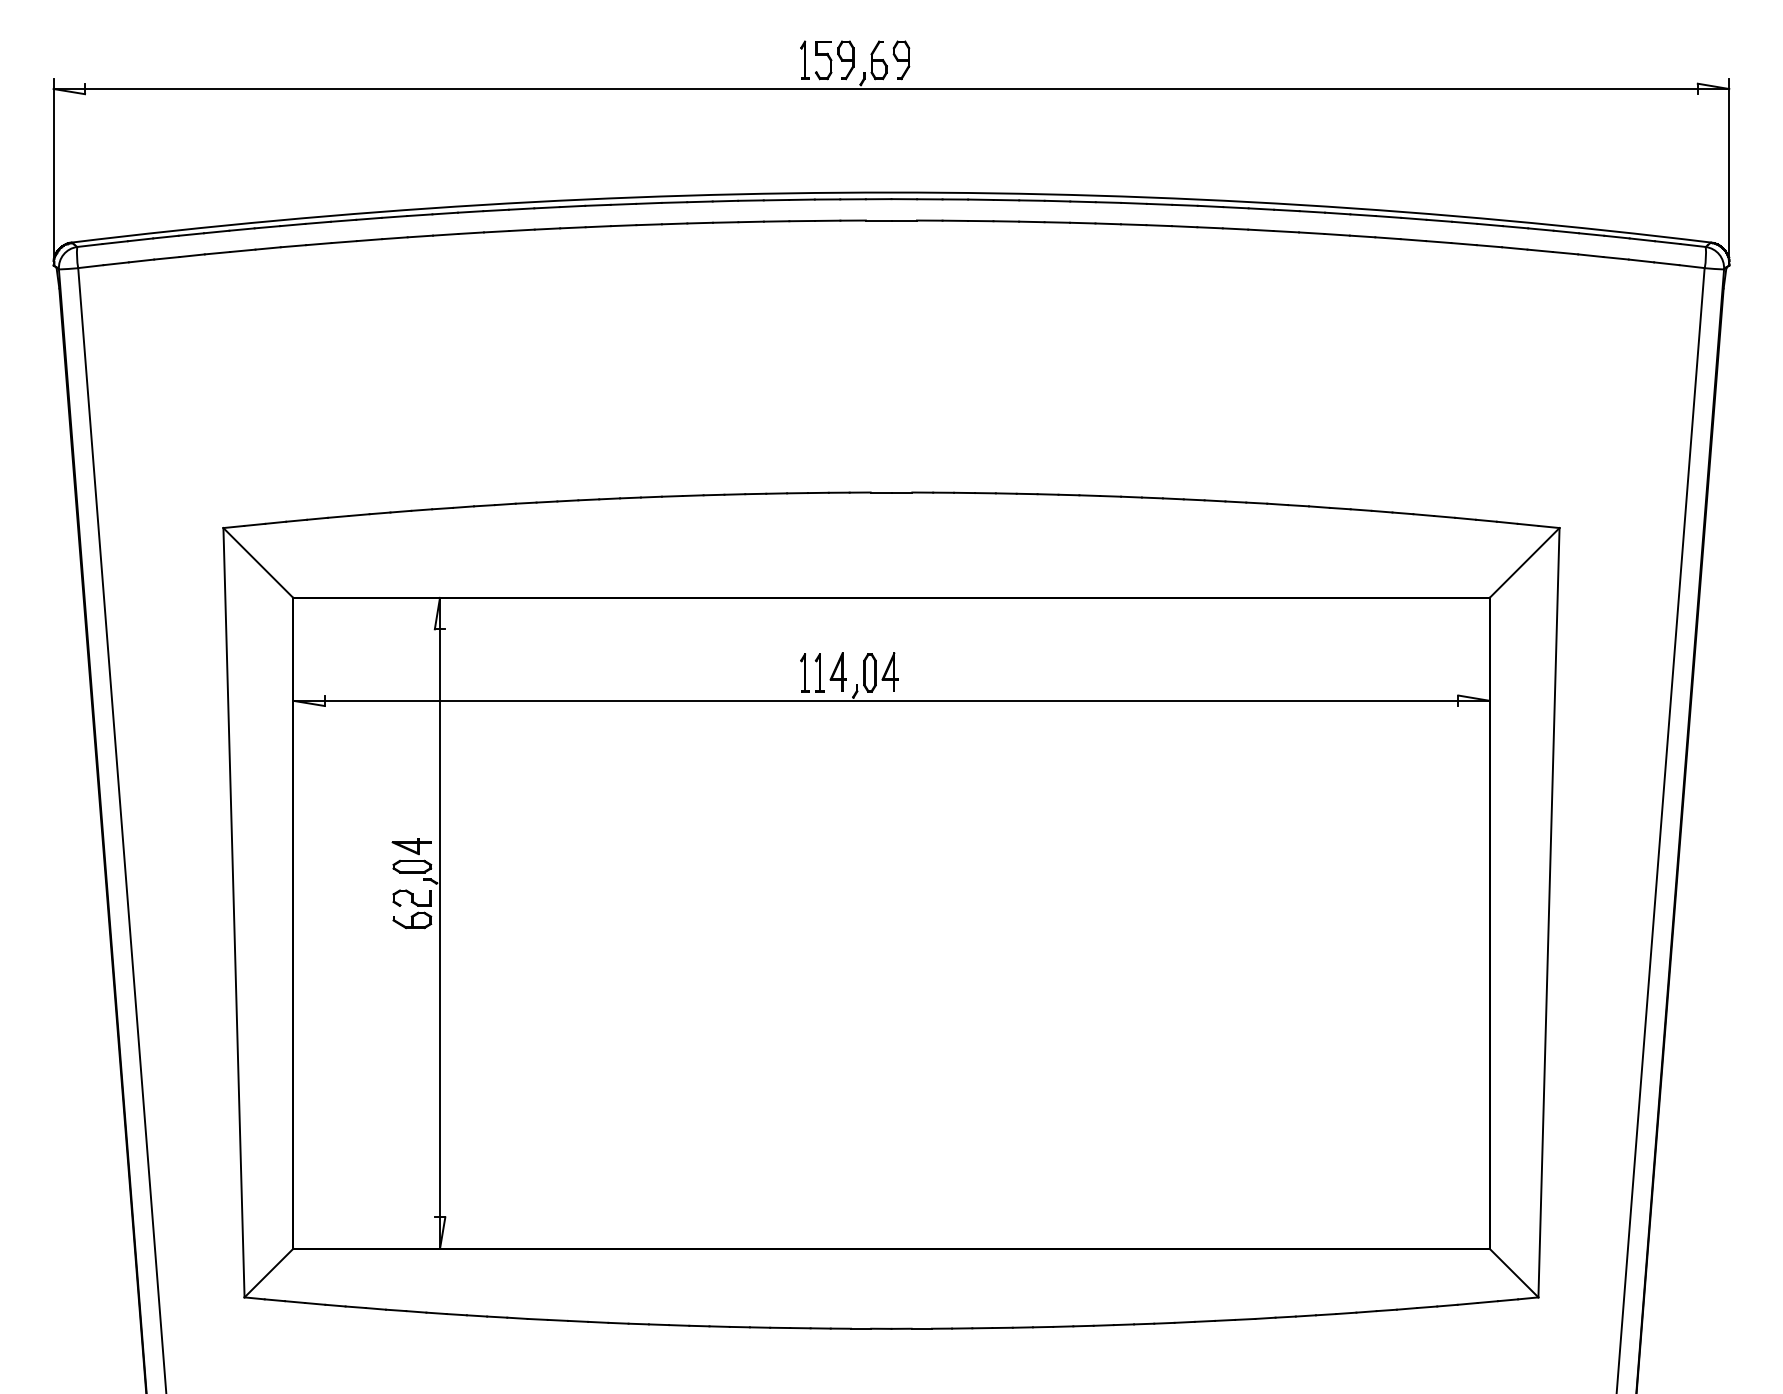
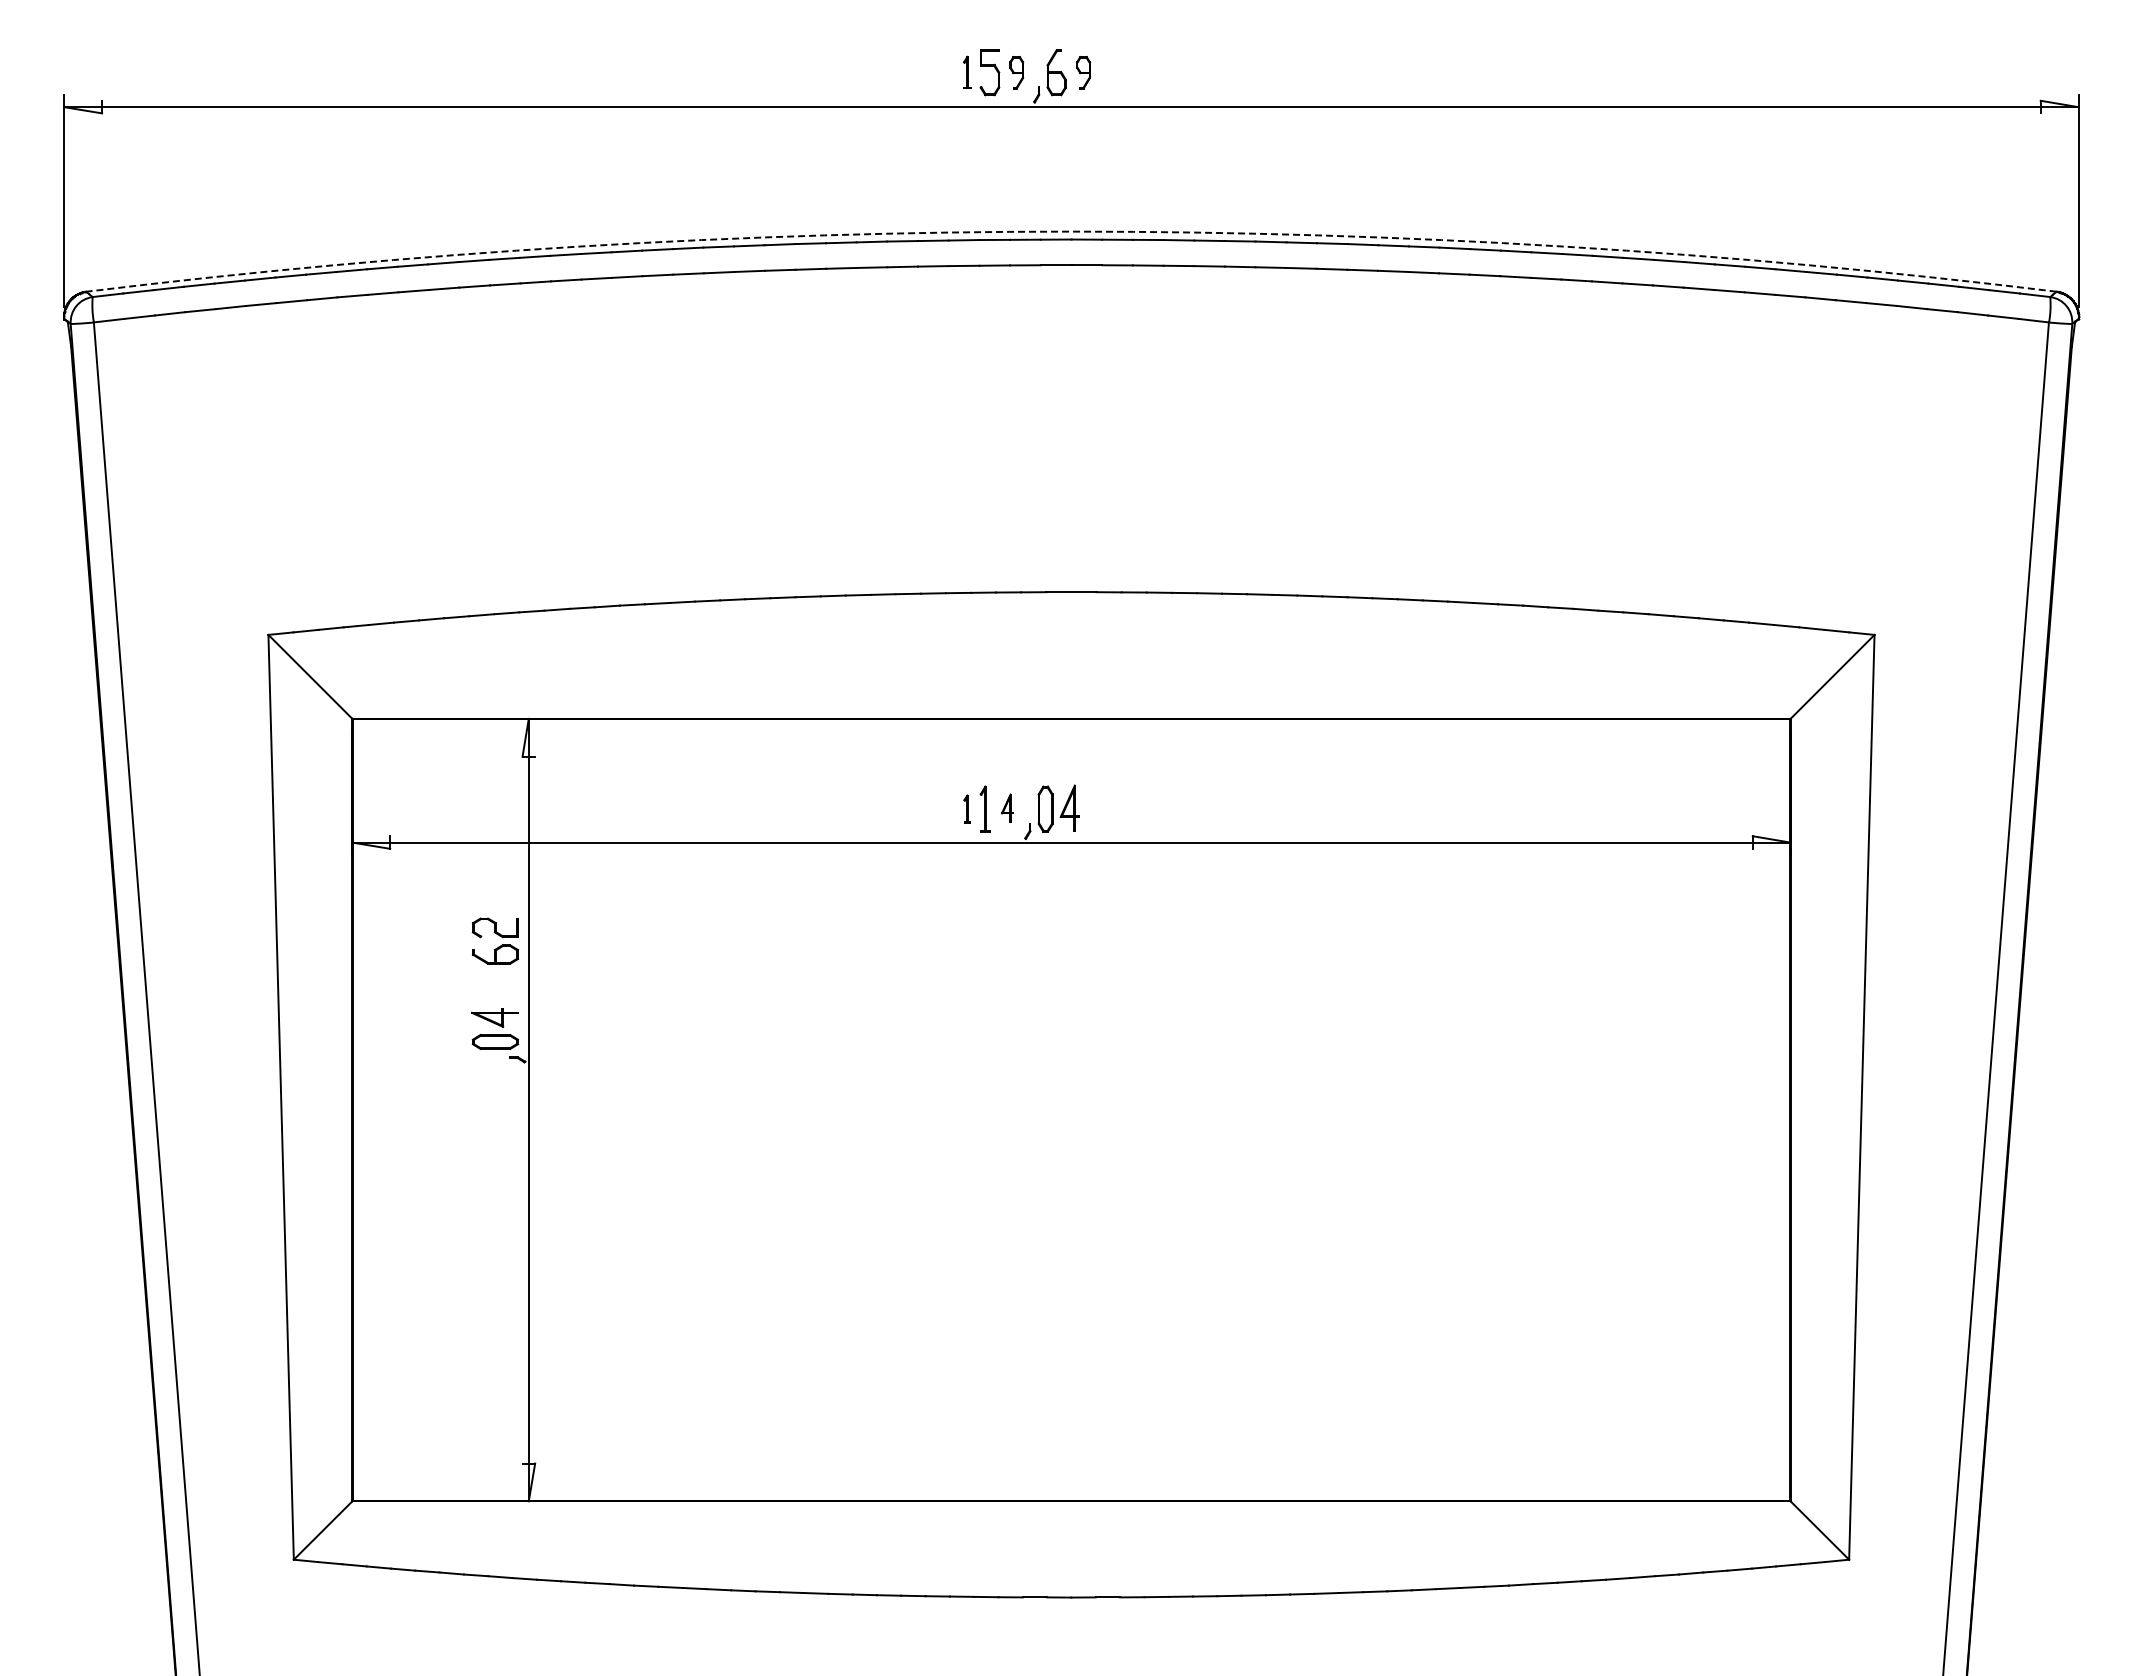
part: (804, 60) -> (966, 72), size x0.7
part: (845, 60) -> (1016, 72), size x0.7
part: (901, 60) -> (1083, 72), size x0.7
arc: (891, 192) -> (1071, 231), solid -> dashed
part: (838, 671) -> (1007, 807), size x0.6
part: (804, 672) -> (966, 808), size x0.6
part: (412, 908) -> (495, 940), moved

